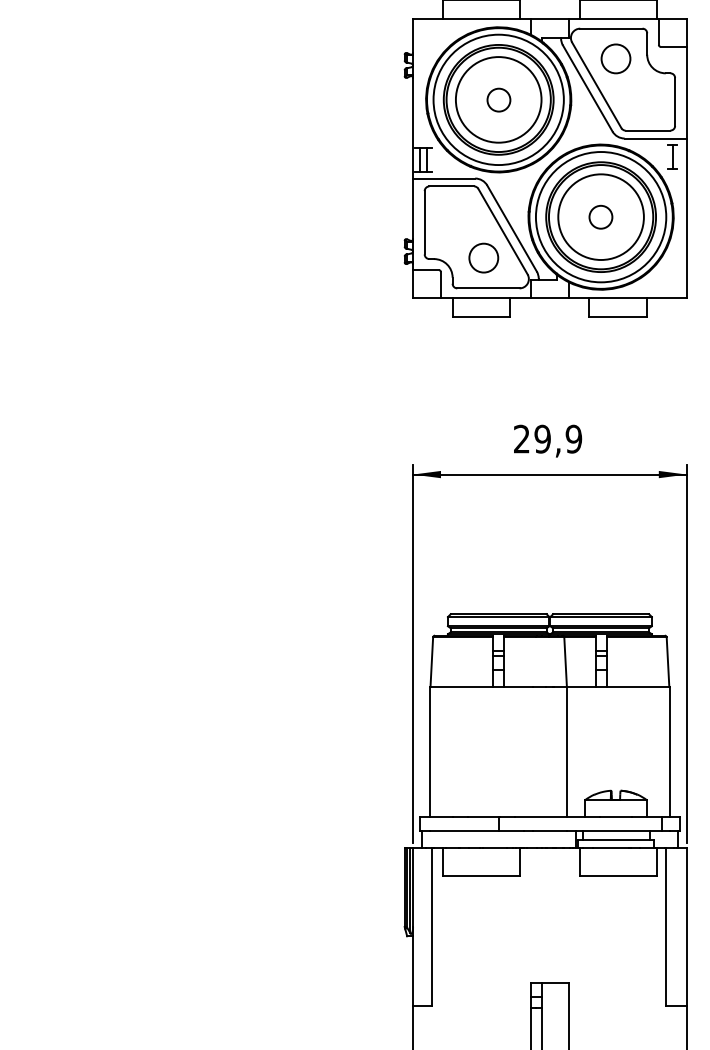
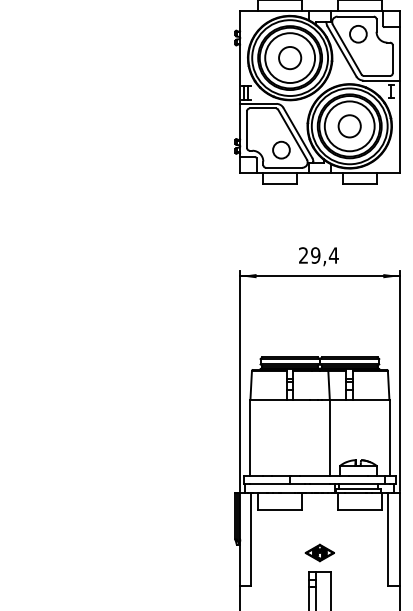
circle: (499, 100) -> (290, 58), size x1.67
circle: (600, 217) -> (349, 126), size x1.67
text: (573, 439) -> (333, 255), 29,9 -> 29,4
part: (549, 949) -> (319, 552), added

